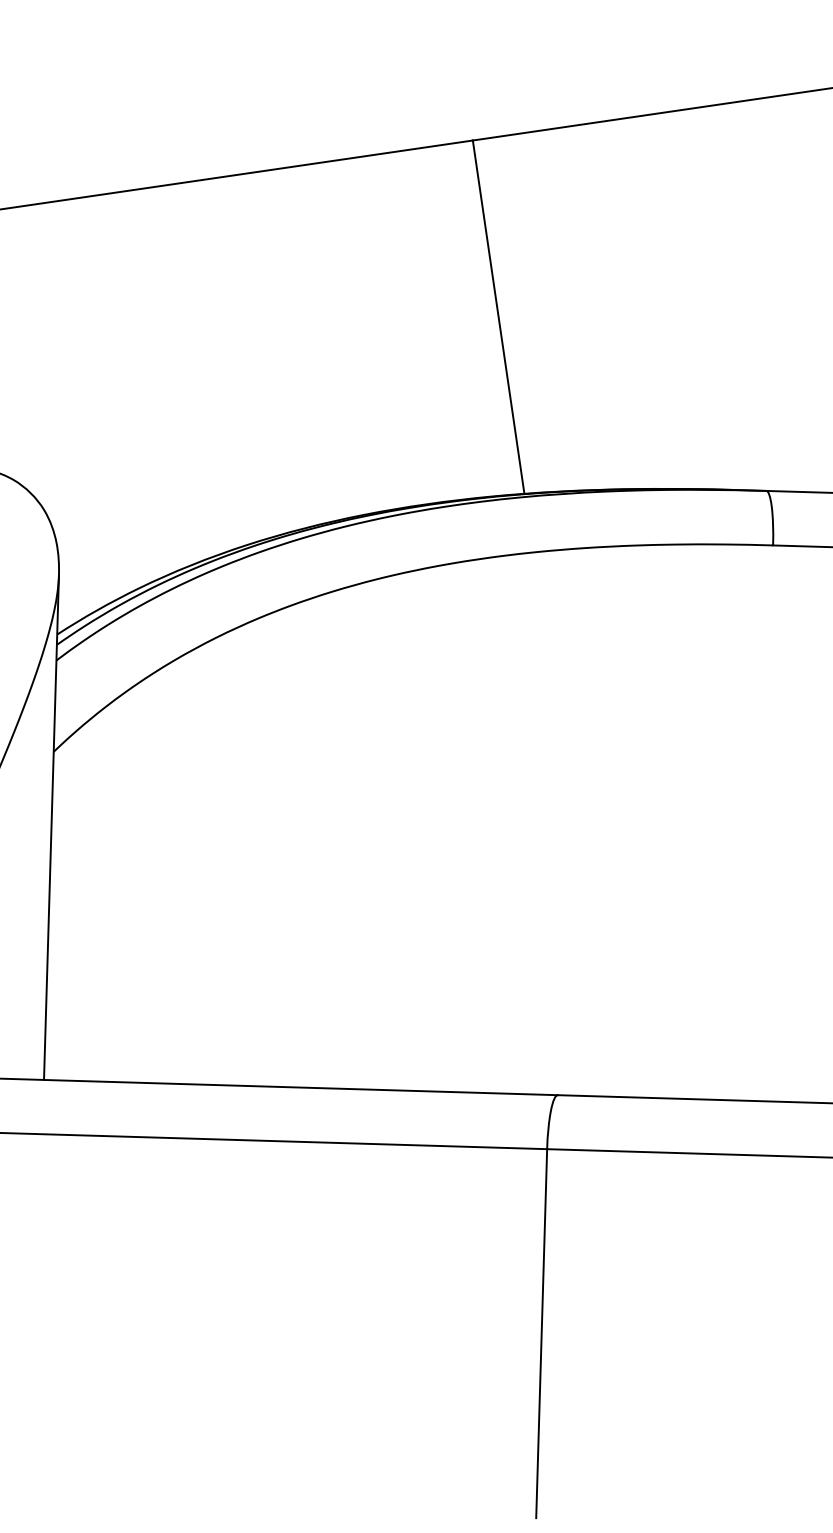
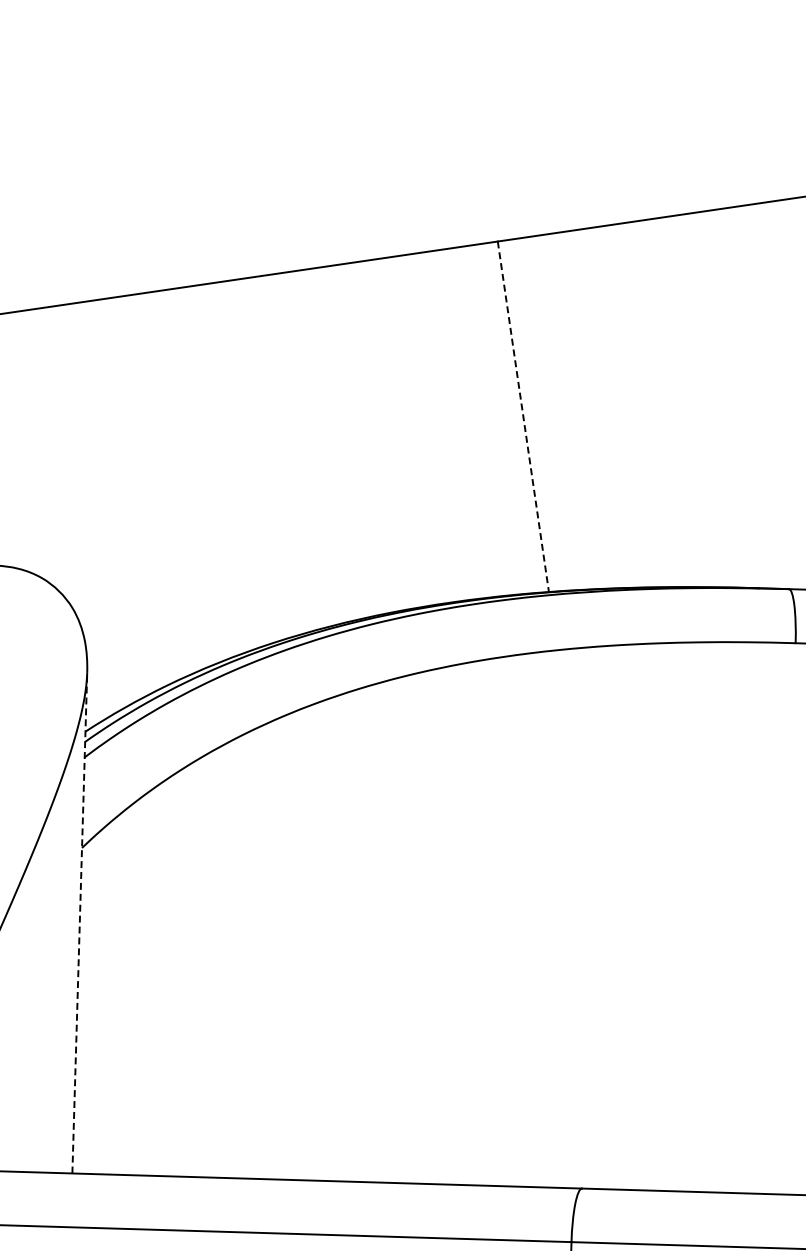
line: (498, 317) -> (523, 417), solid -> dashed
line: (51, 827) -> (79, 923), solid -> dashed

